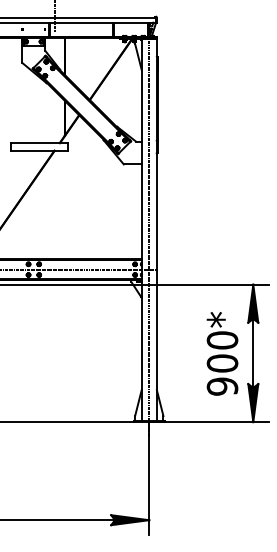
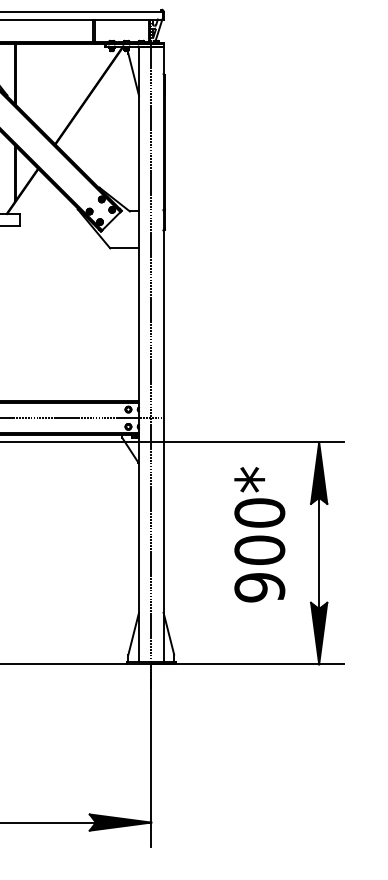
text: (222, 353) -> (259, 534), moved

